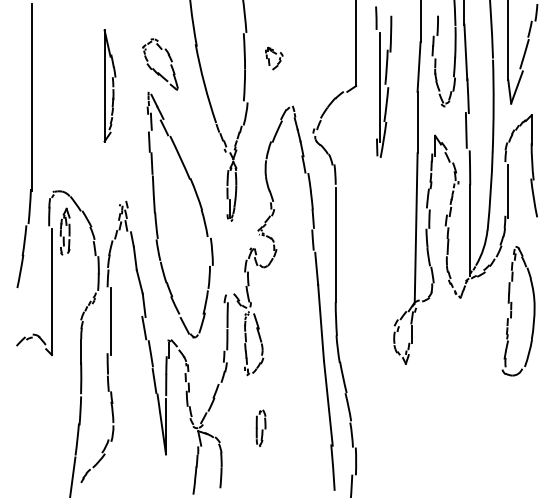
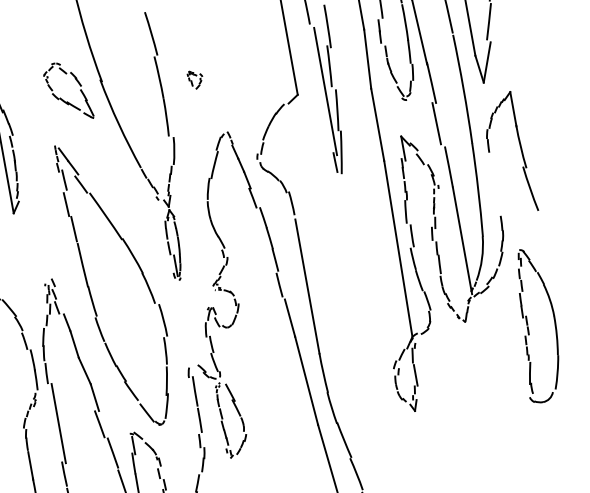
part: (274, 58) -> (195, 79), size x0.7
part: (154, 69) -> (62, 98), moved
line: (508, 190) -> (498, 185), removed

